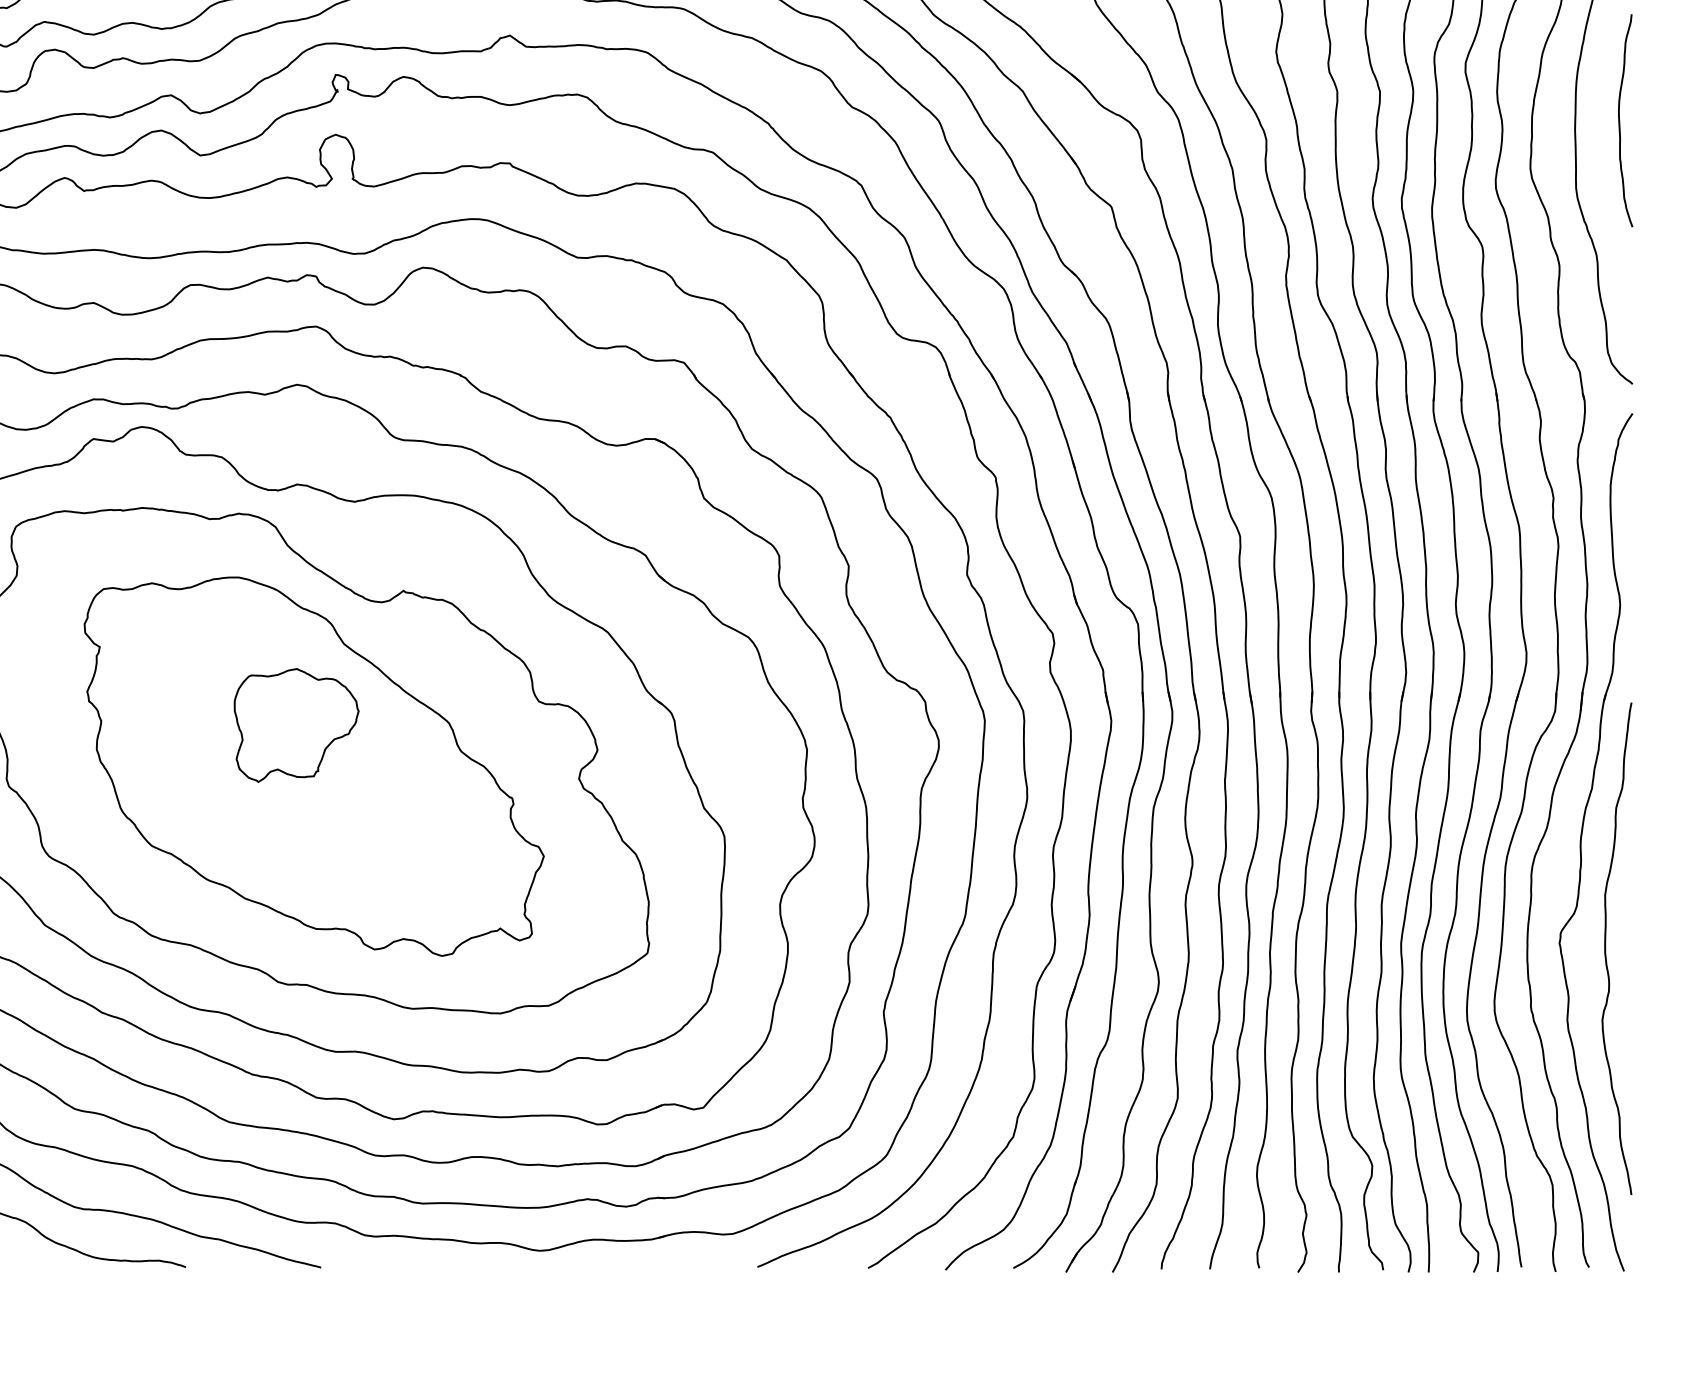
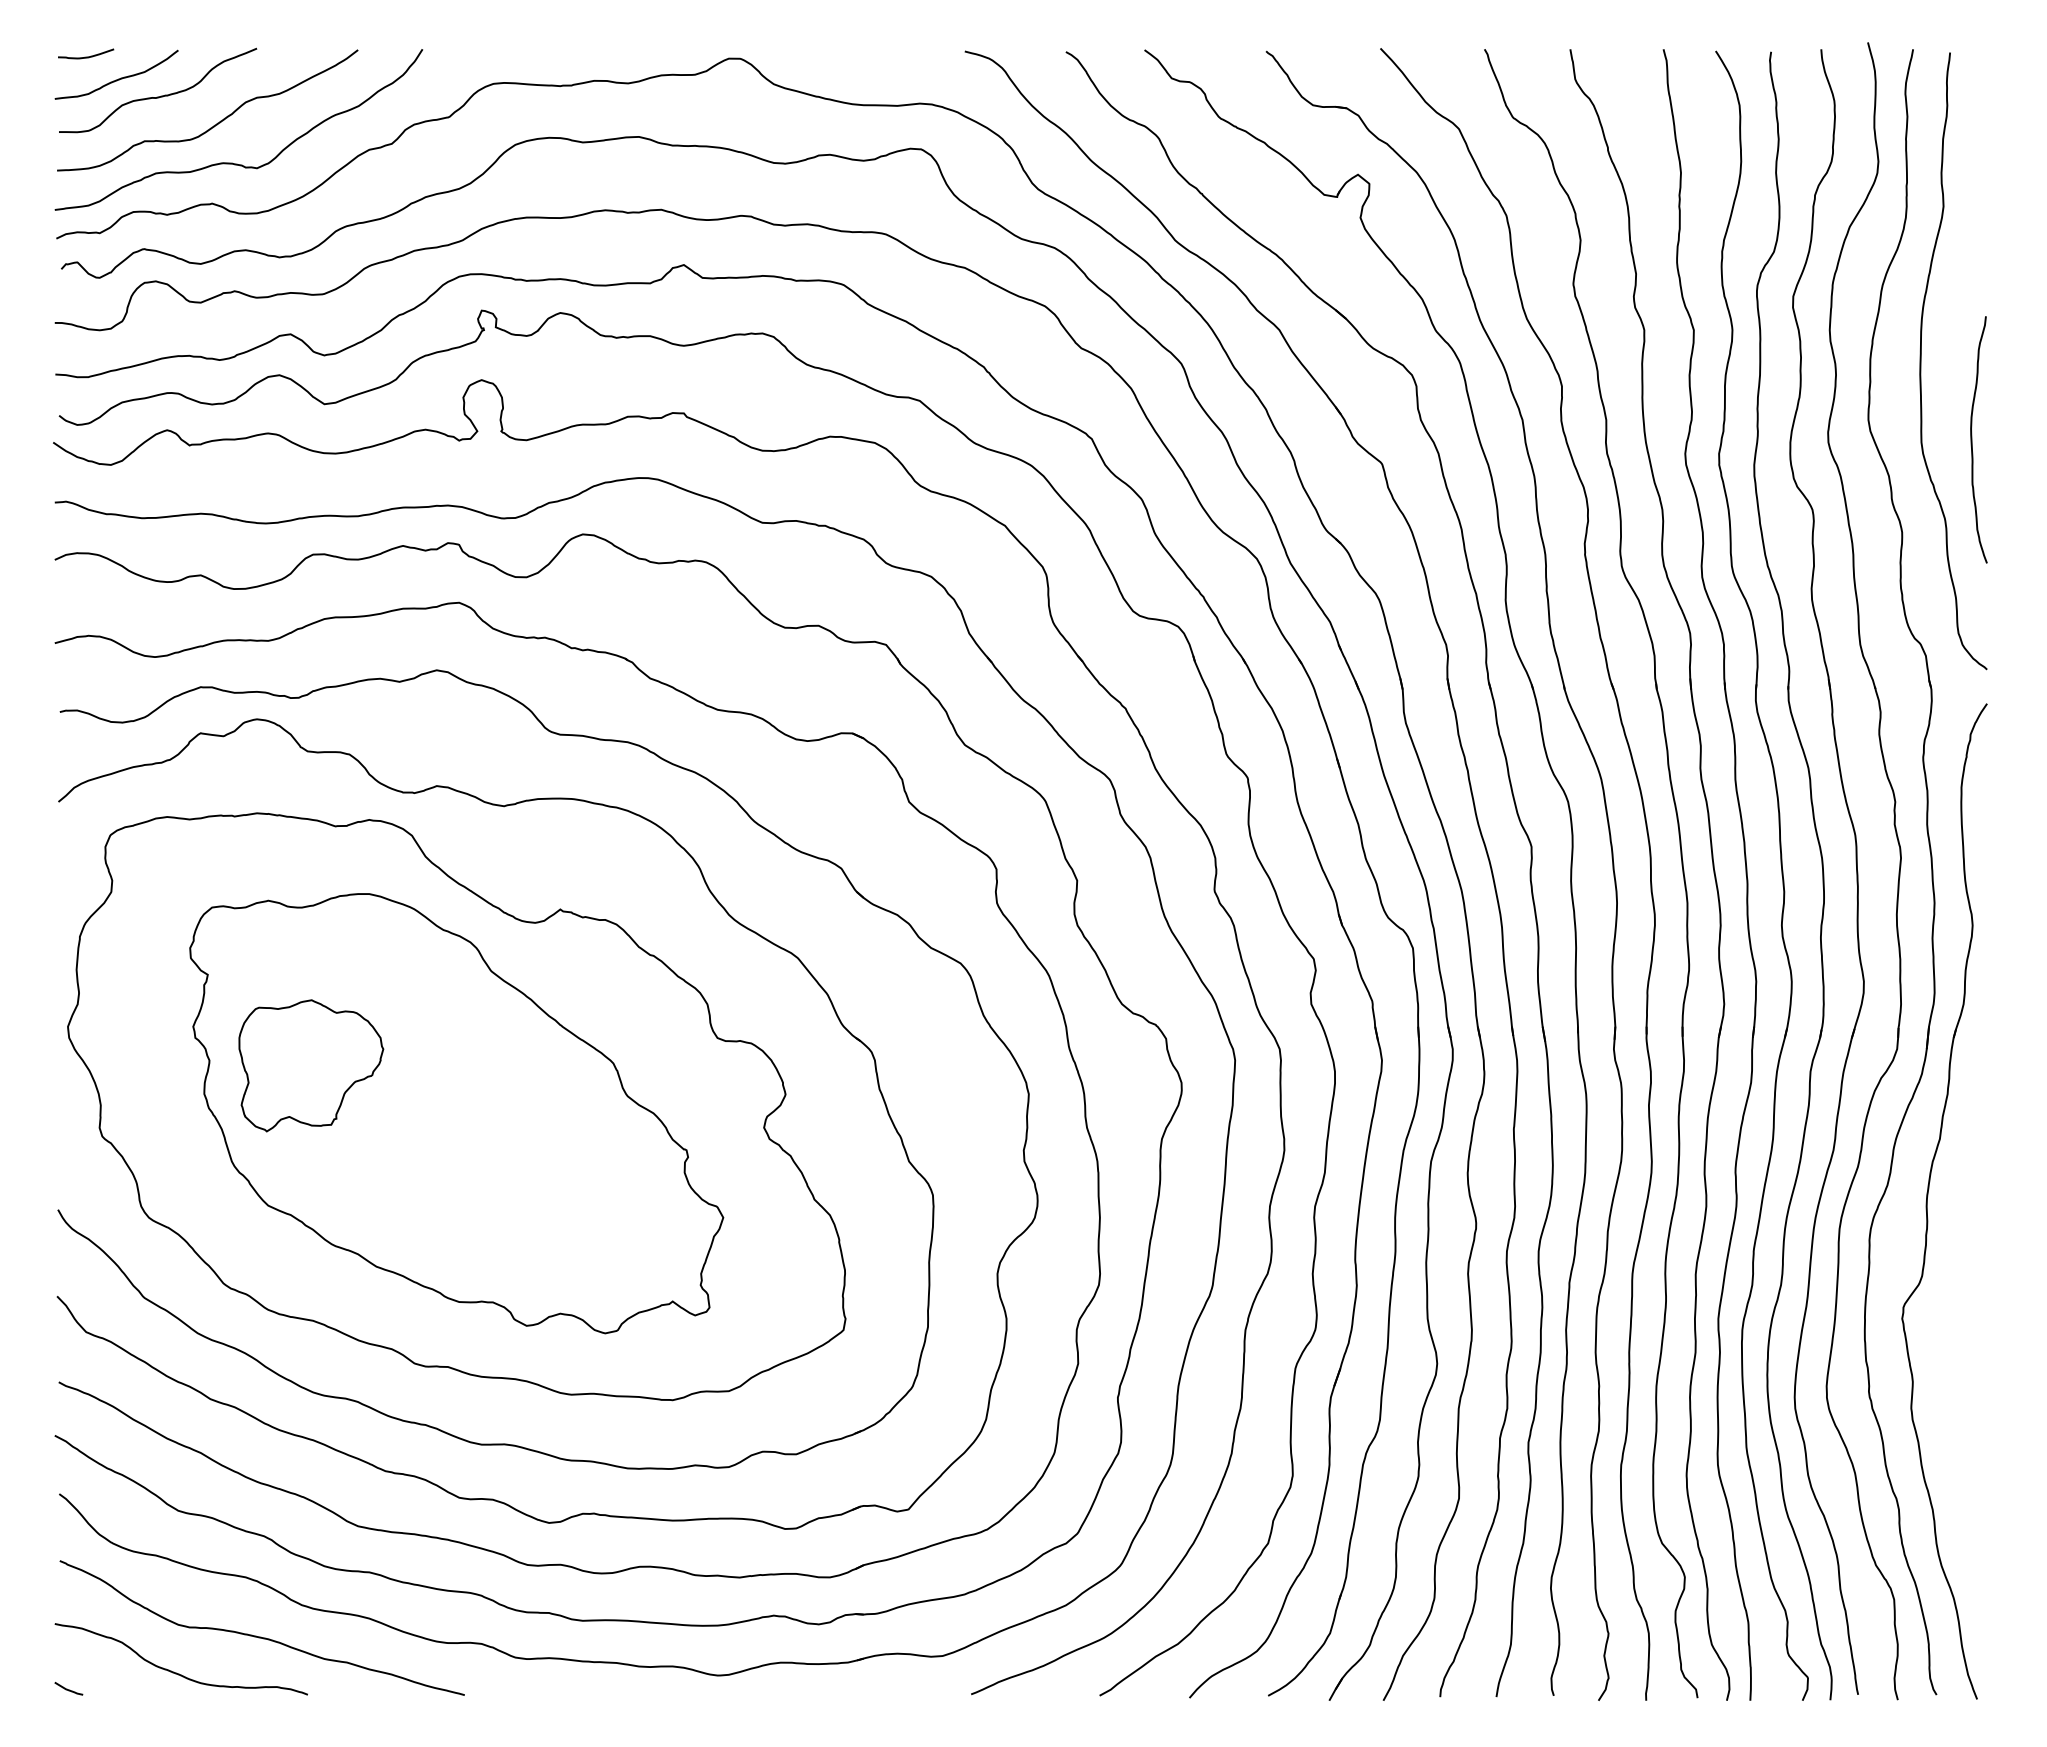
curve: (1620, 120) -> (1972, 439), moved
part: (296, 725) -> (311, 1065), moved
curve: (1606, 948) -> (1956, 1324), removed

